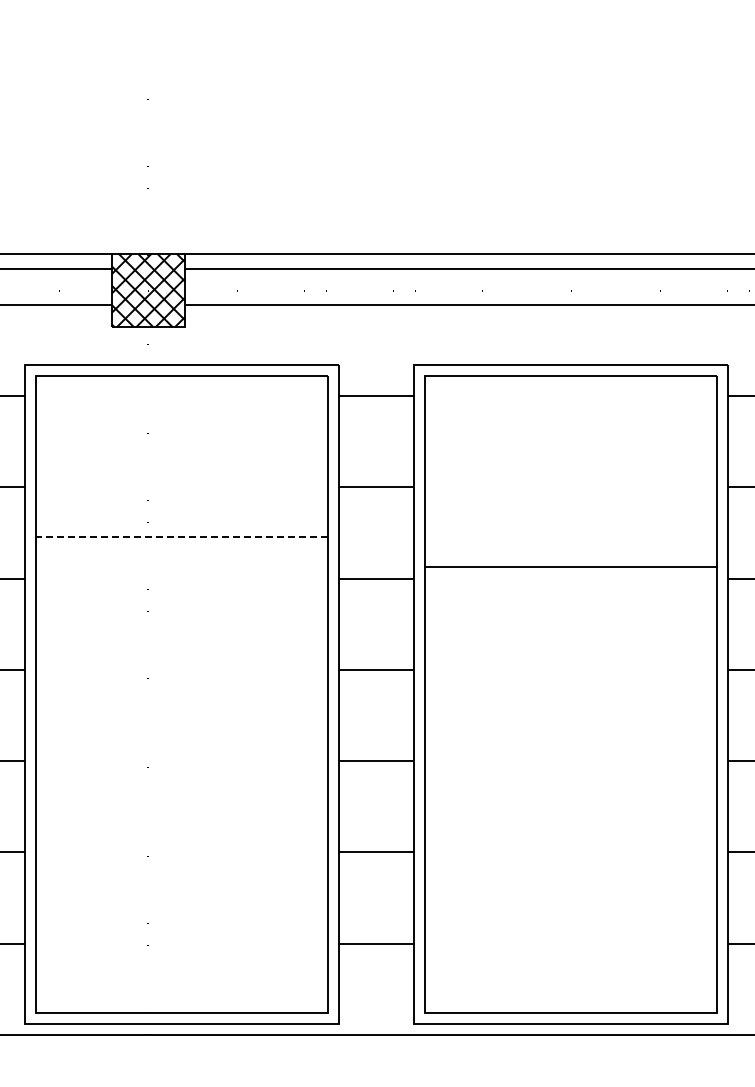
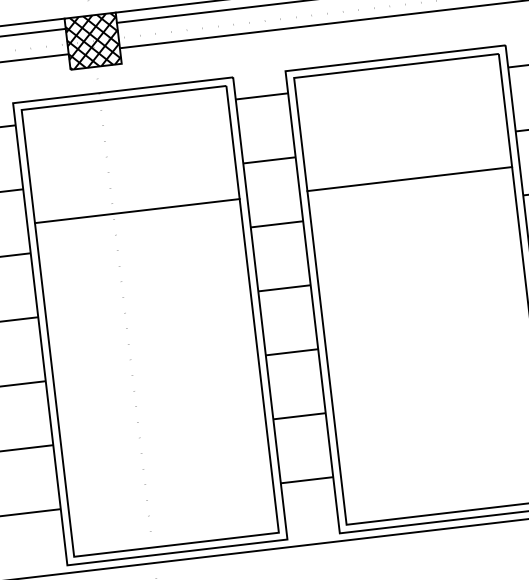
line: (182, 536) -> (137, 210), dashed -> solid
line: (570, 566) -> (409, 178), moved

